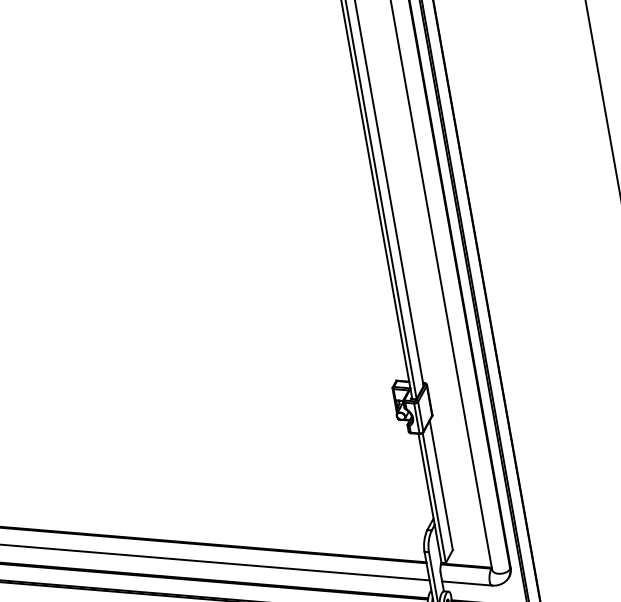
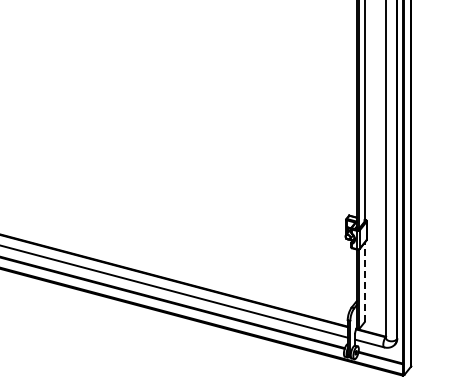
line: (440, 485) -> (364, 282), solid -> dashed

